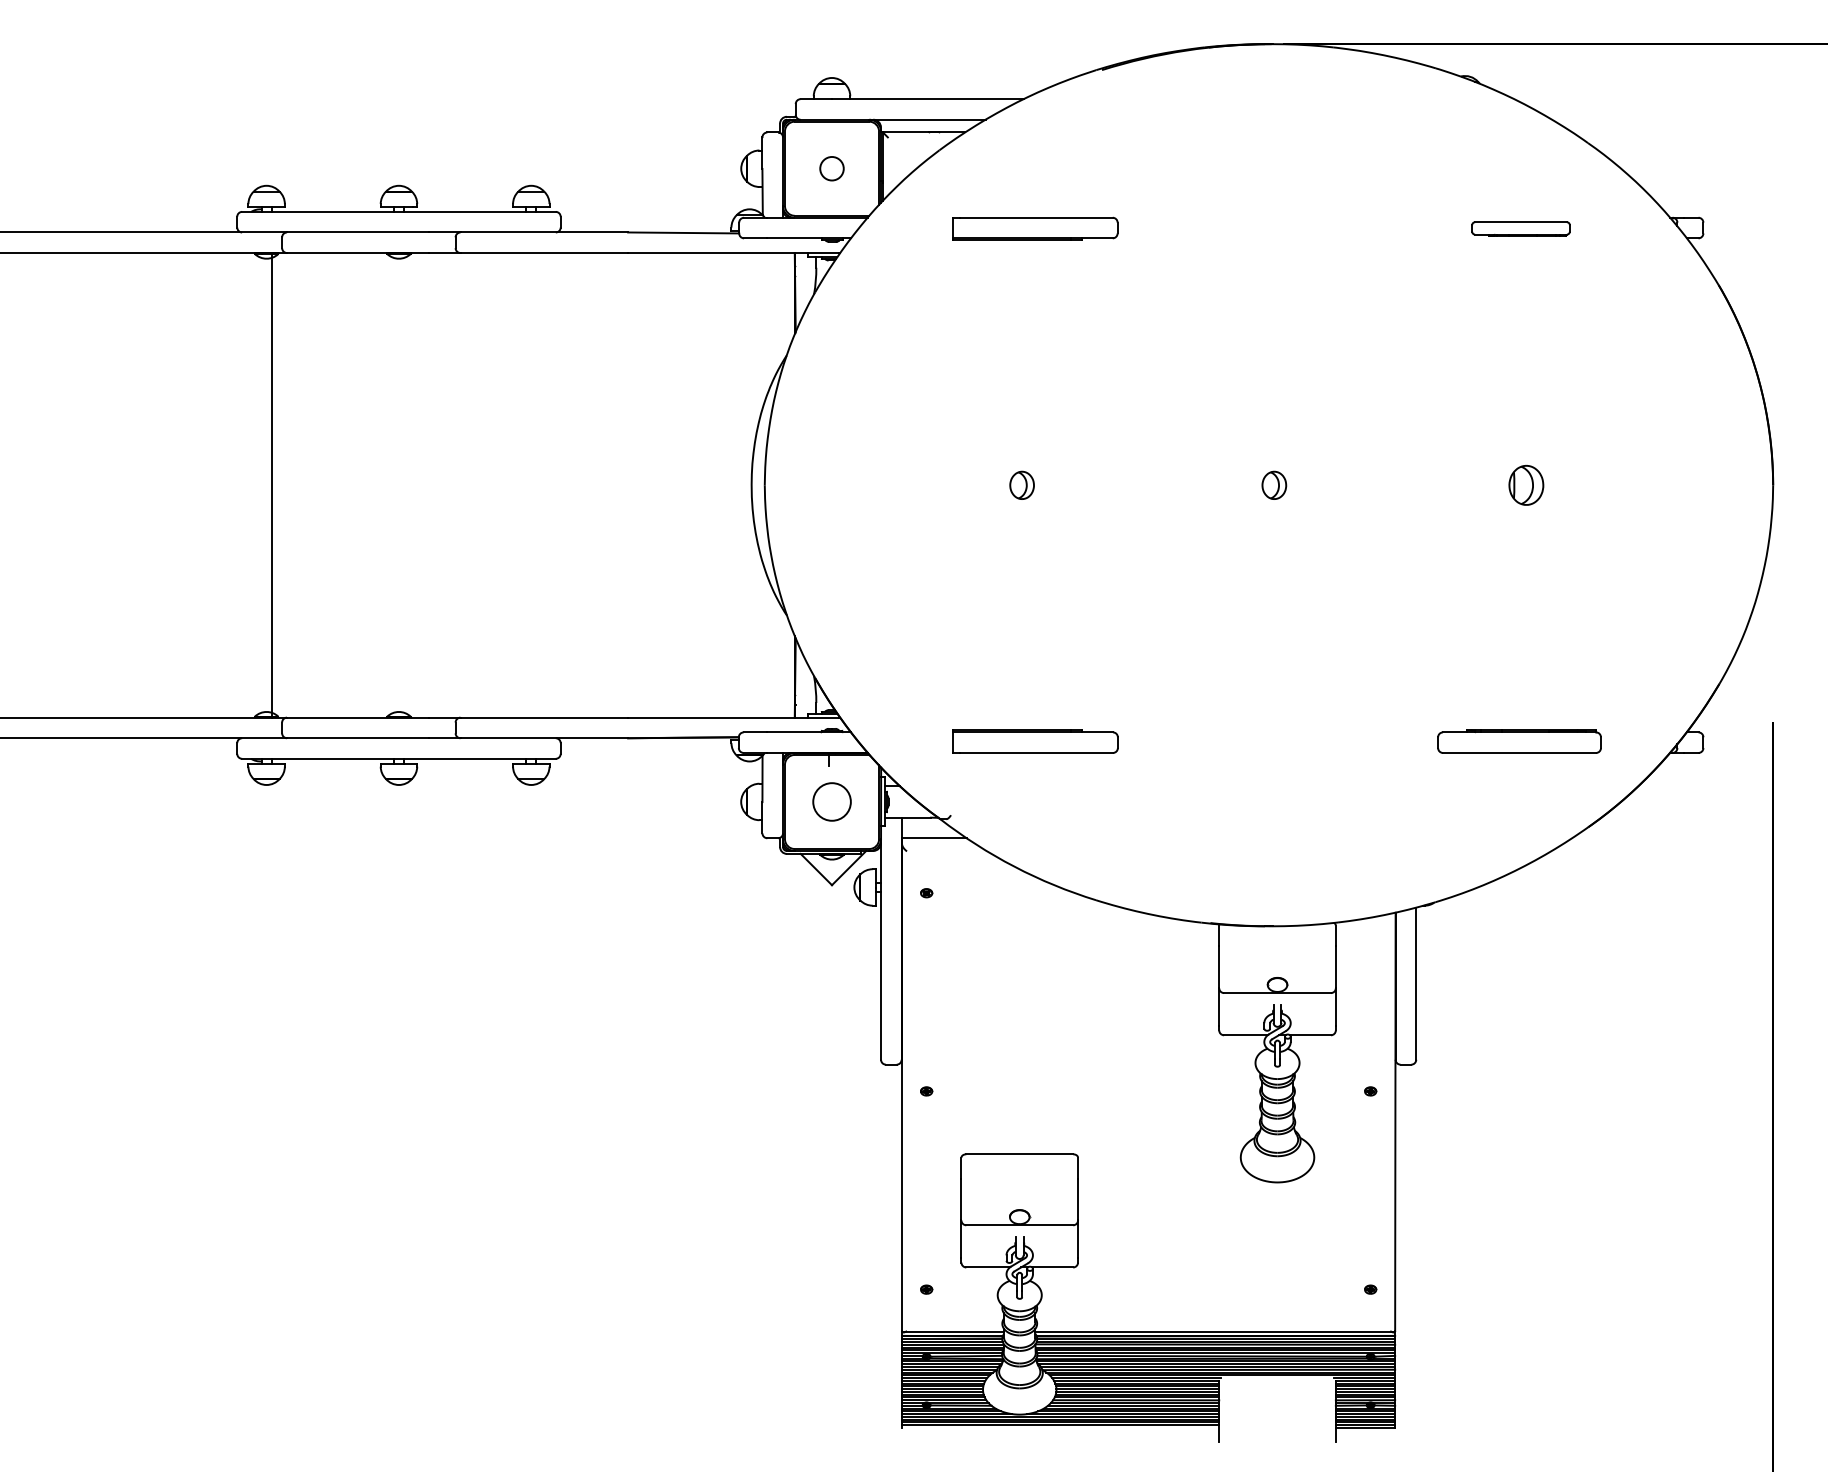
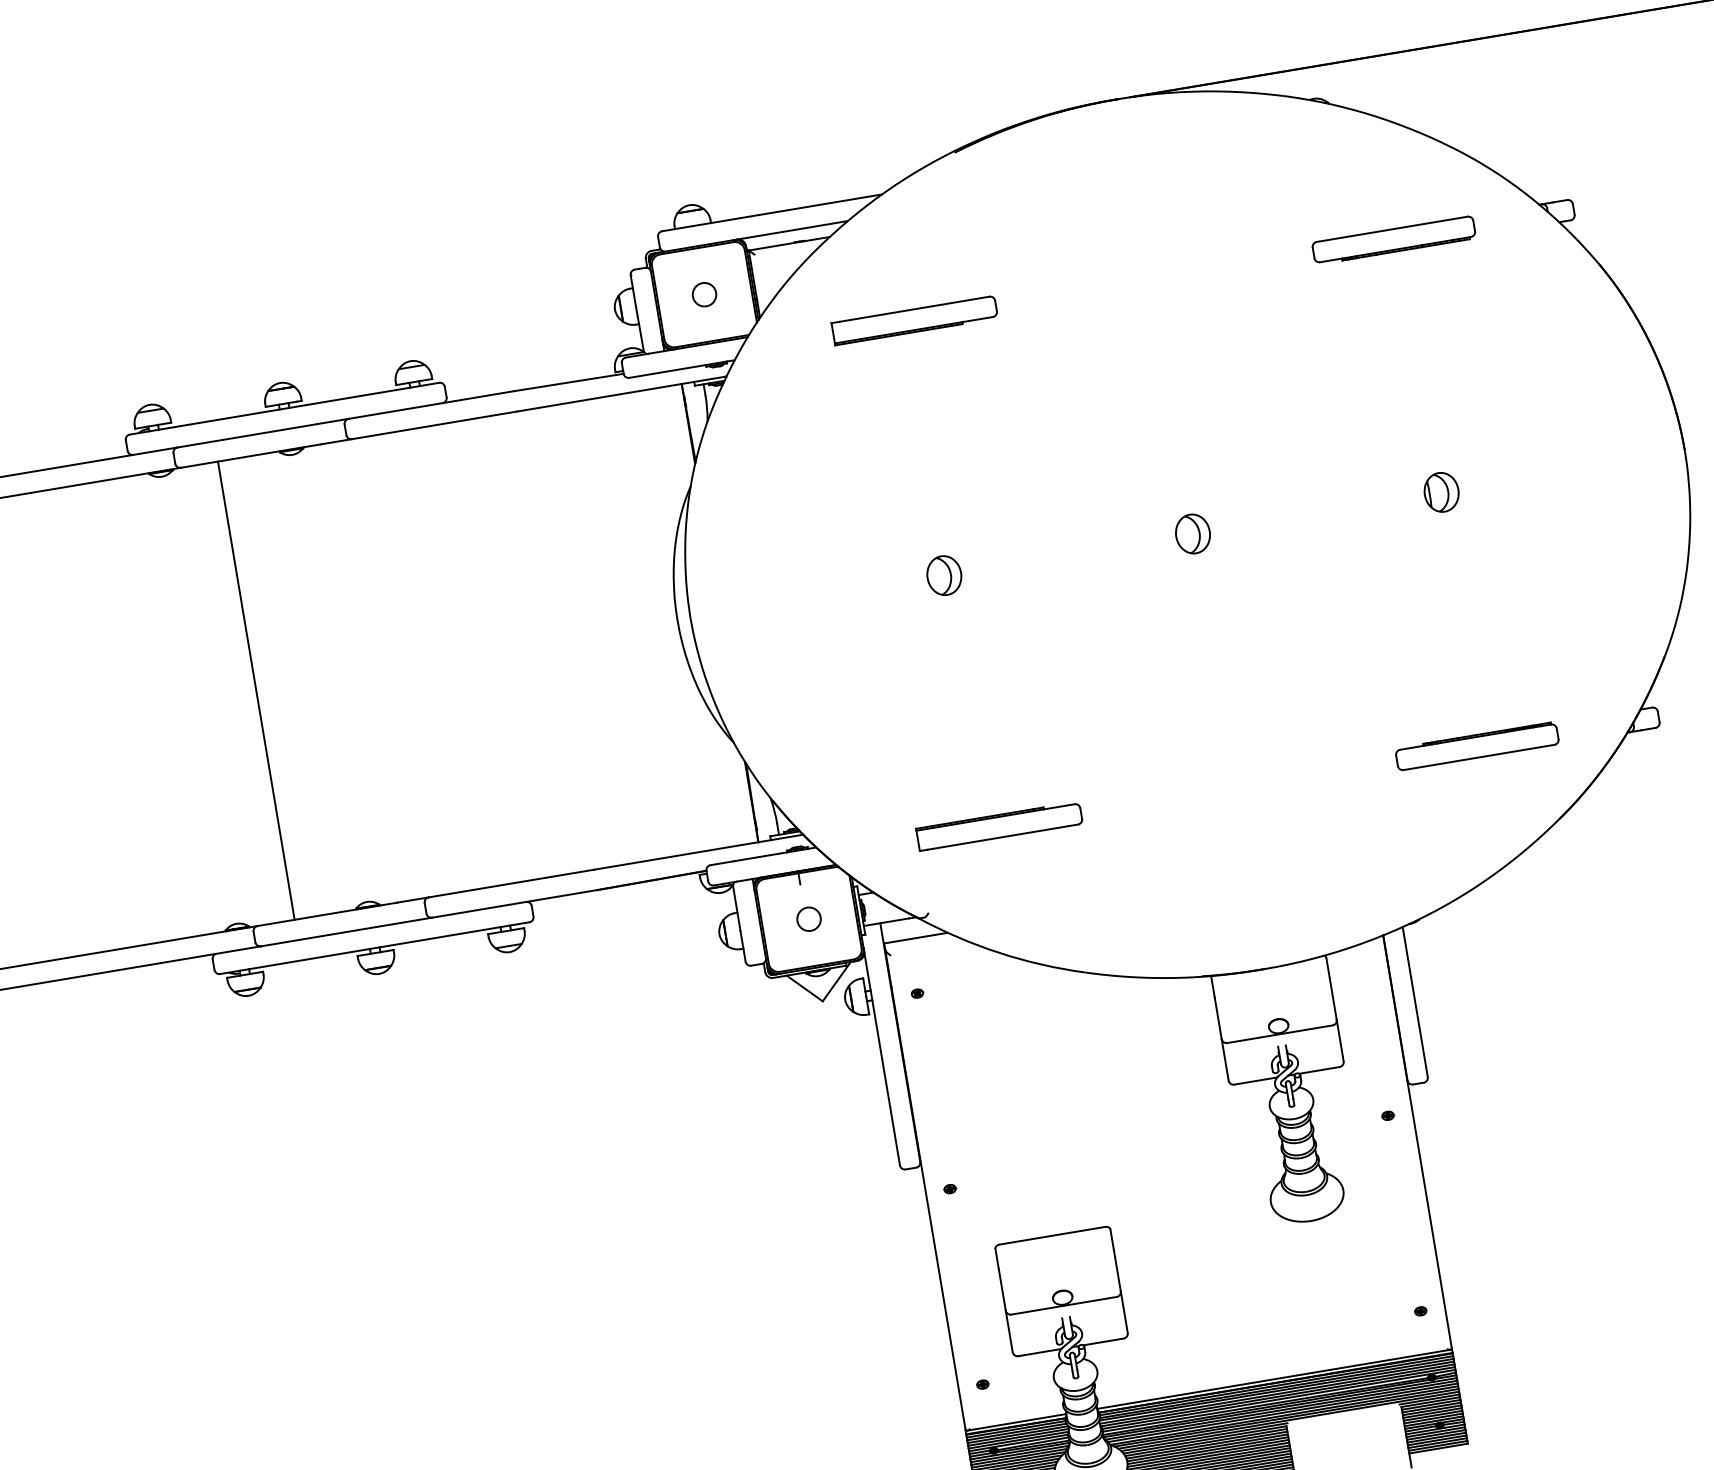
part: (1520, 228) -> (1393, 240), size x1.67
line: (271, 485) -> (256, 690), moved
part: (1021, 485) -> (943, 575), size x1.43
part: (1274, 485) -> (1193, 534), size x1.43
circle: (831, 801) -> (808, 918), size x0.62

